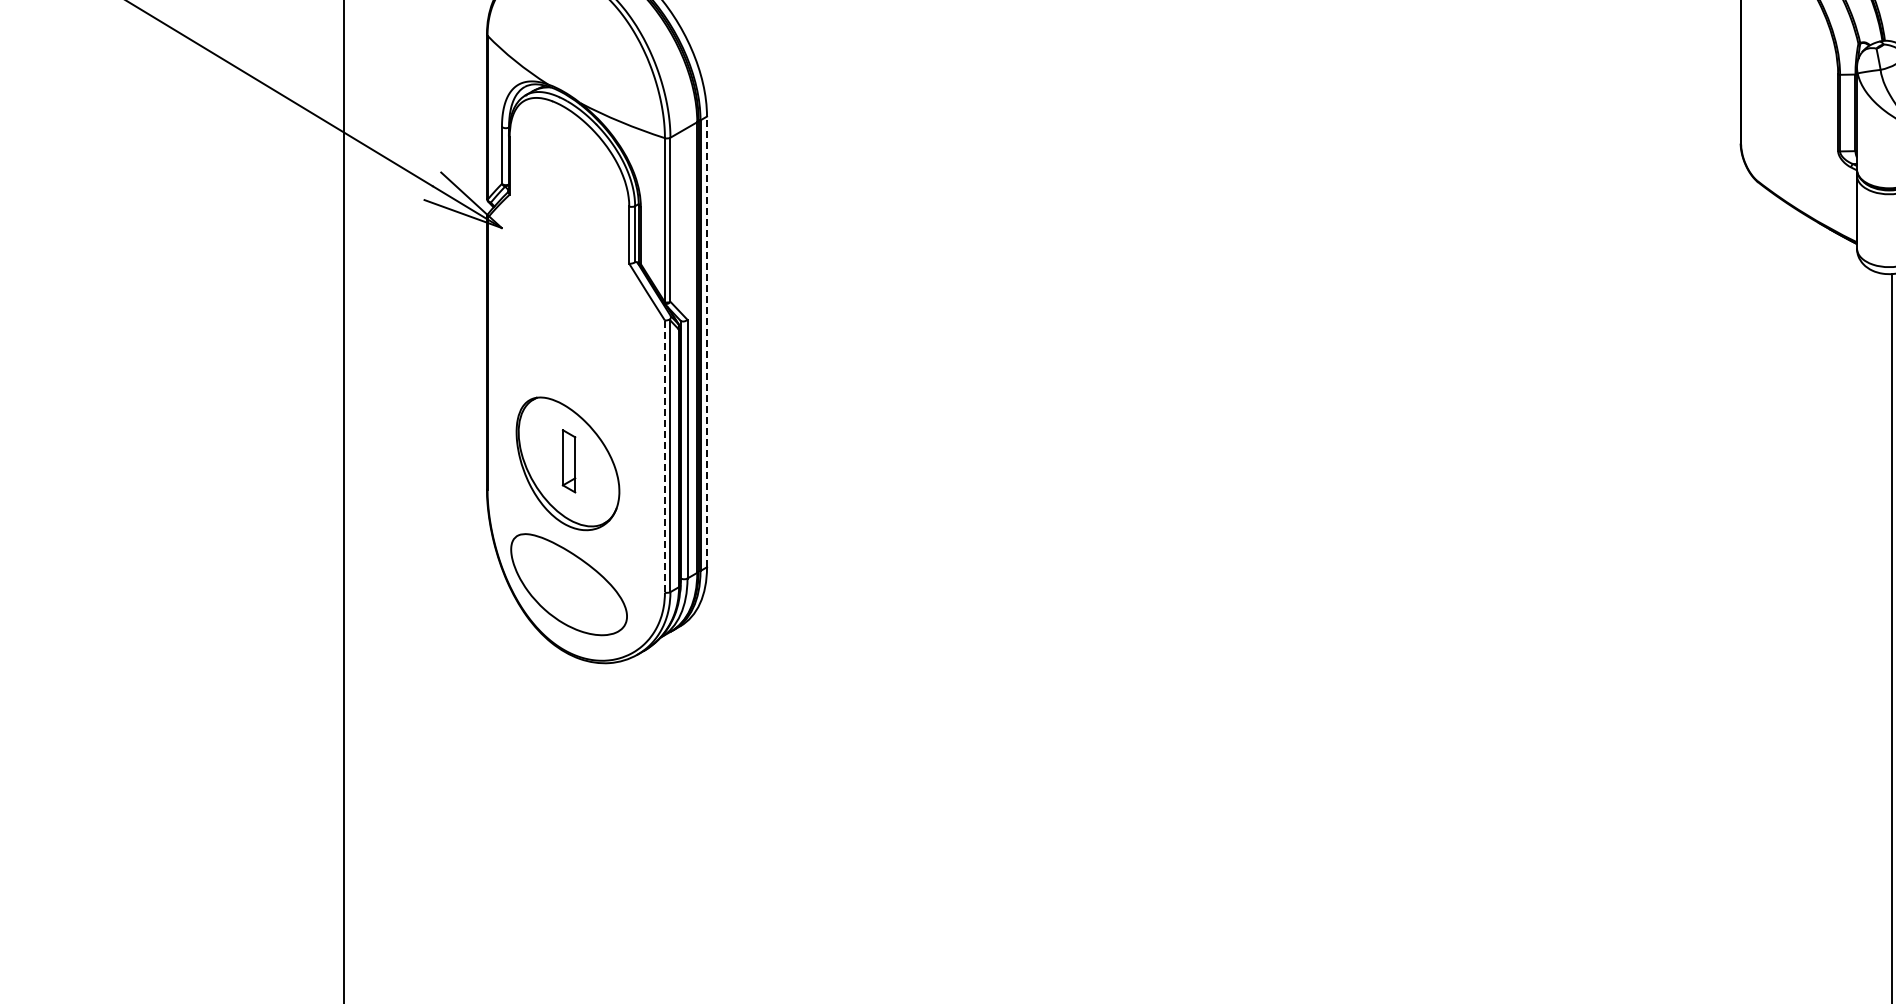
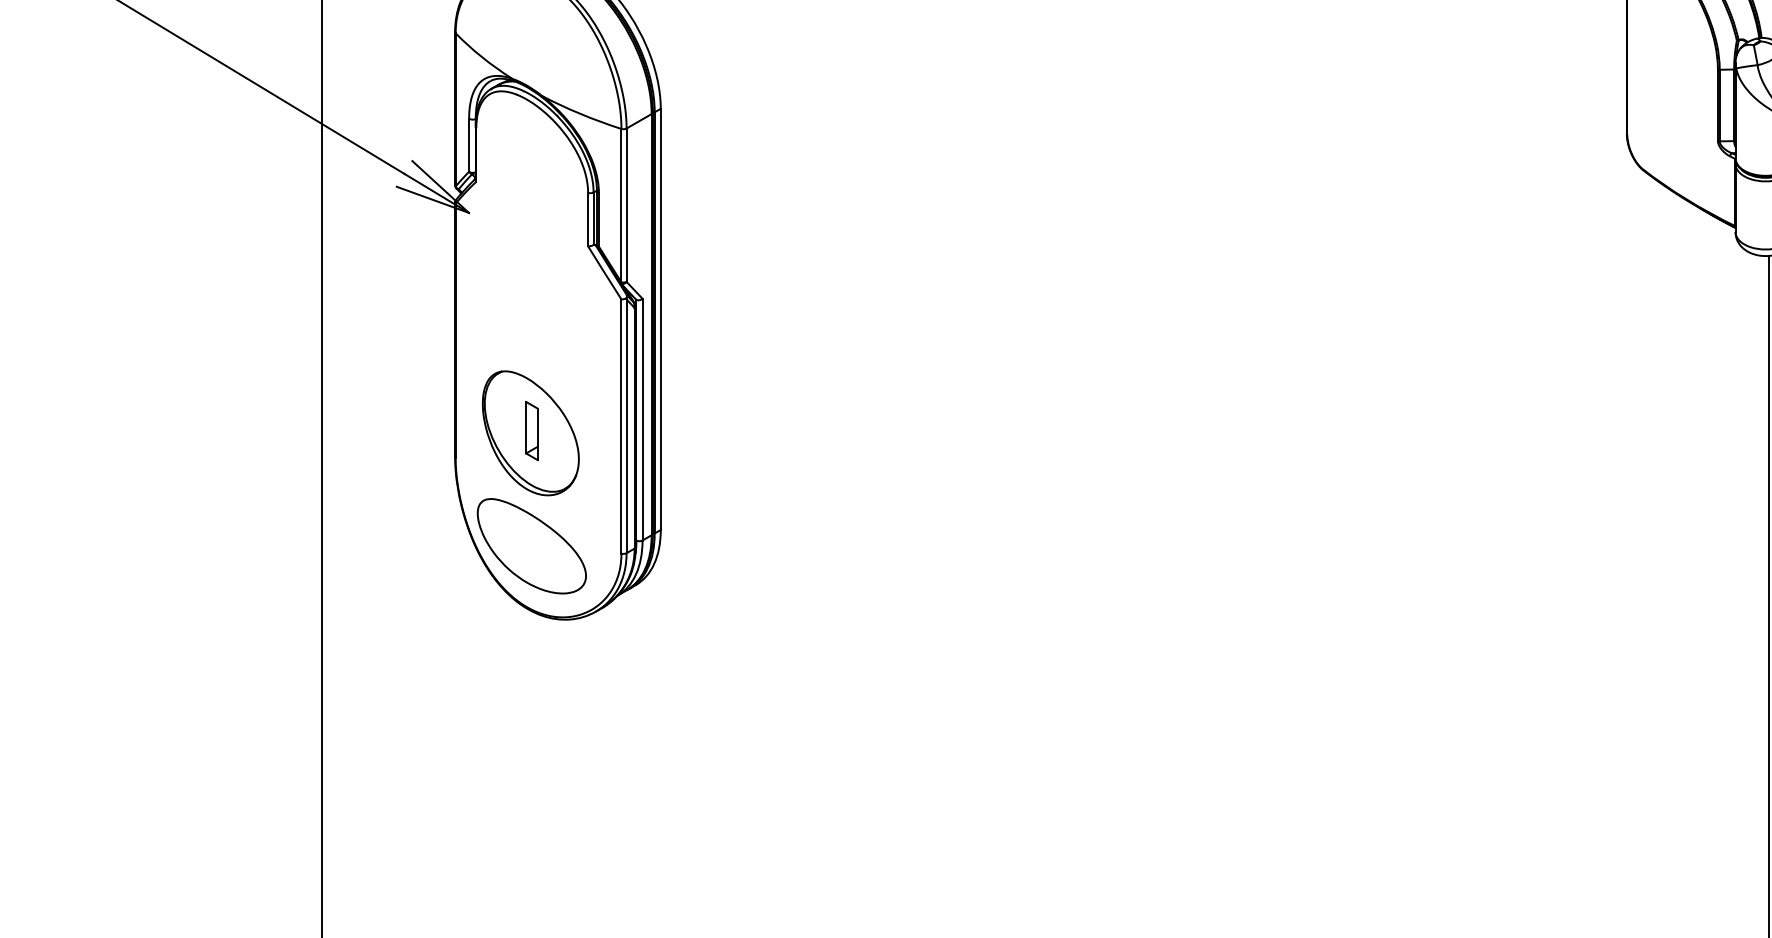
line: (707, 341) -> (661, 318), dashed -> solid
line: (664, 457) -> (621, 427), dashed -> solid

